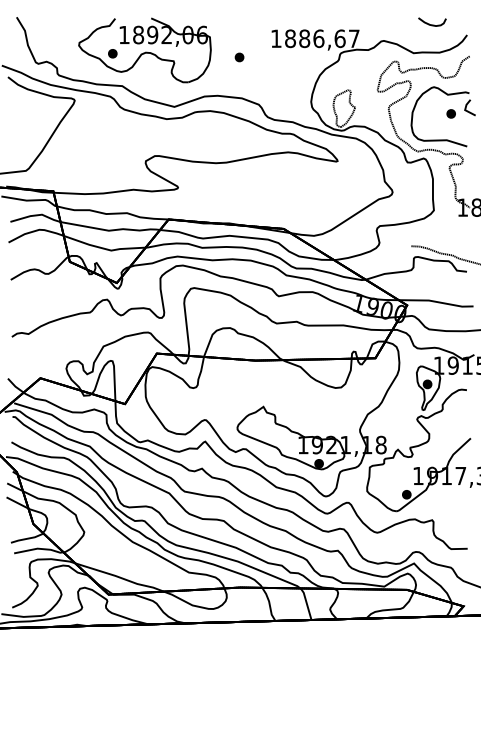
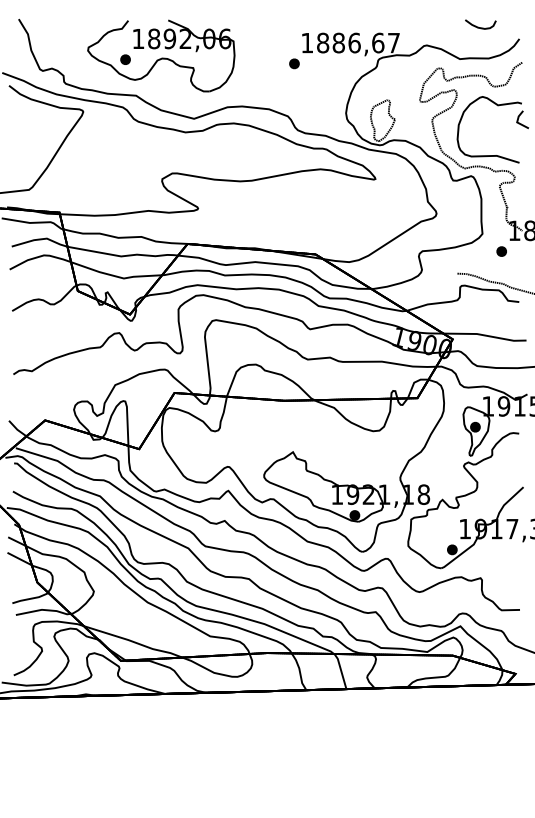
part: (239, 57) -> (294, 63), moved
part: (451, 113) -> (501, 251), moved

